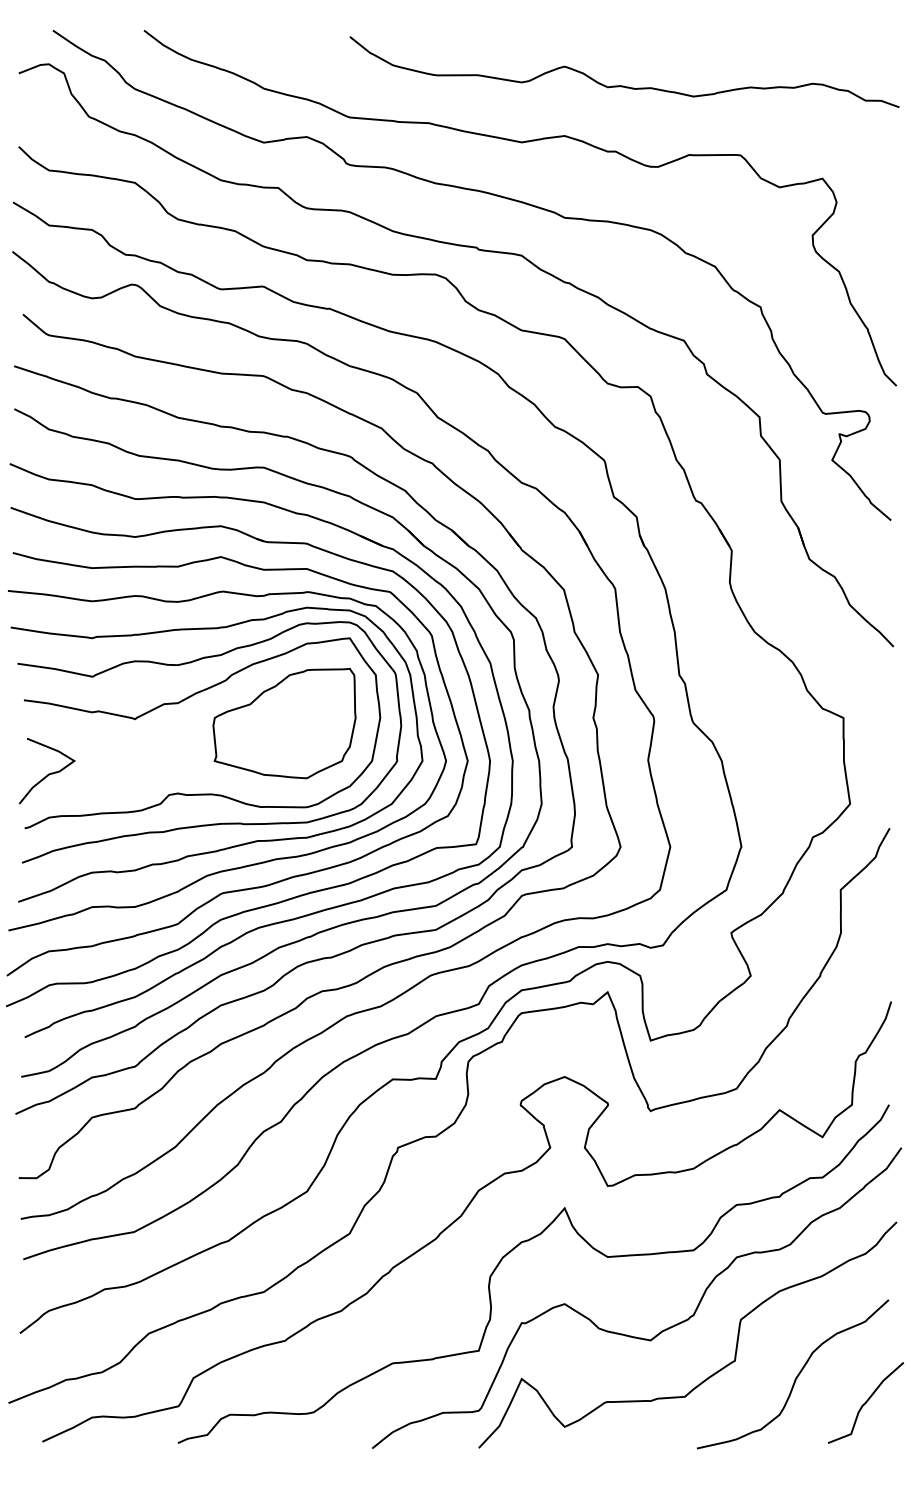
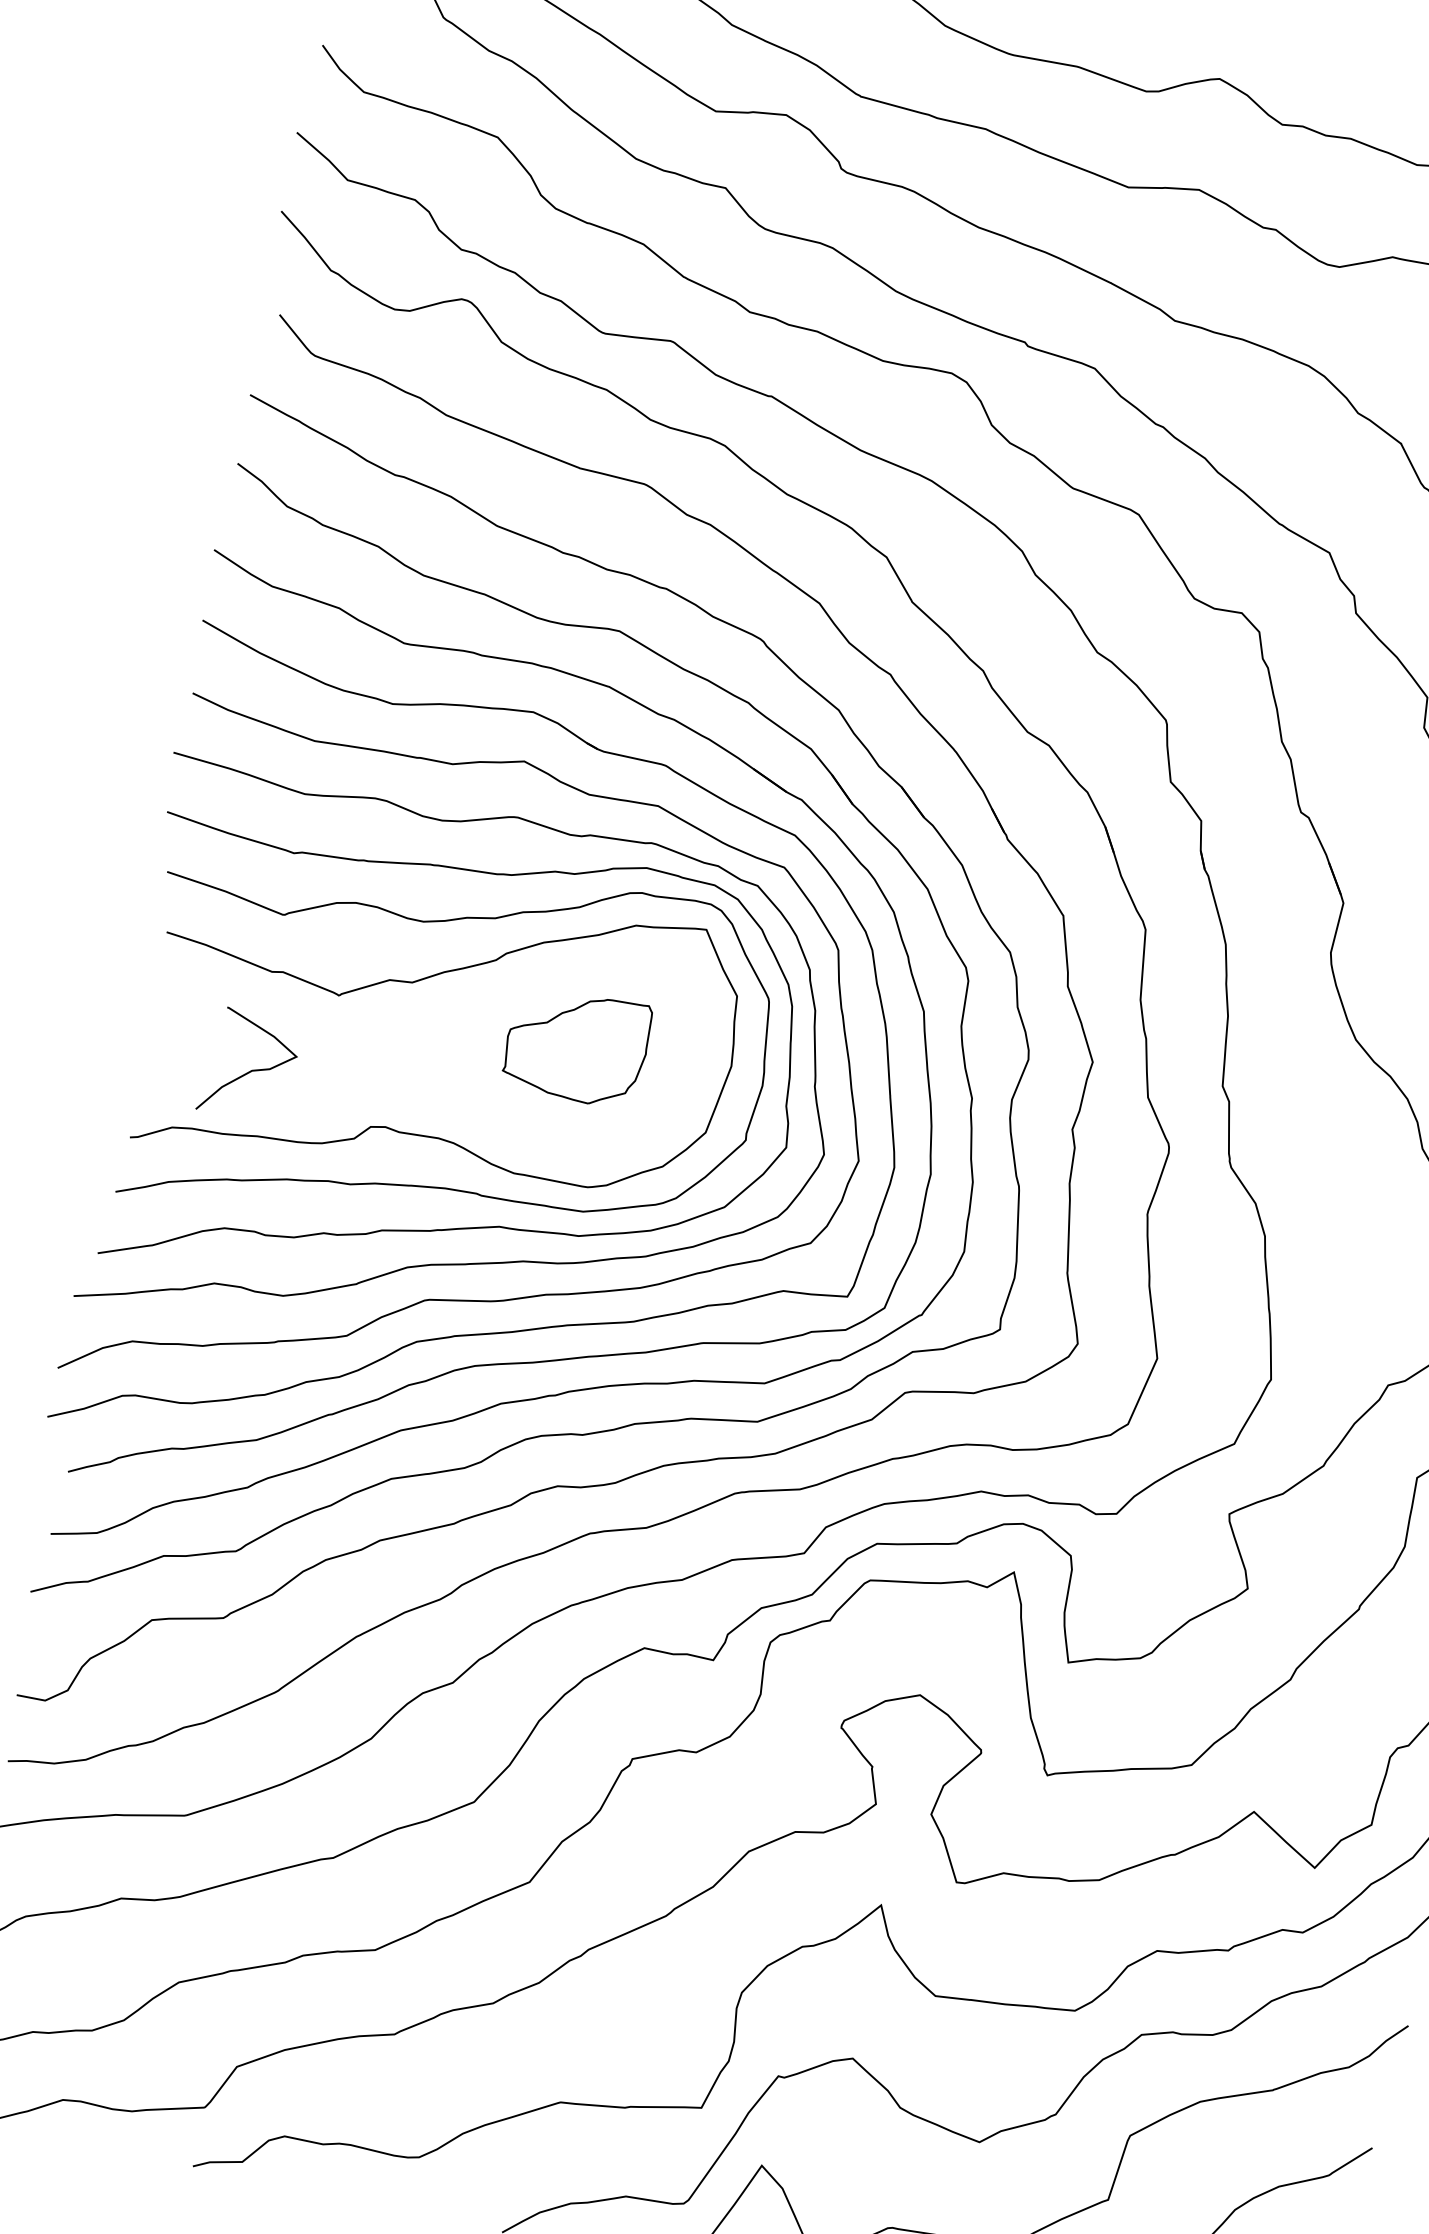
part: (284, 723) -> (576, 1046), size x0.6
curve: (48, 773) -> (251, 1069), moved

